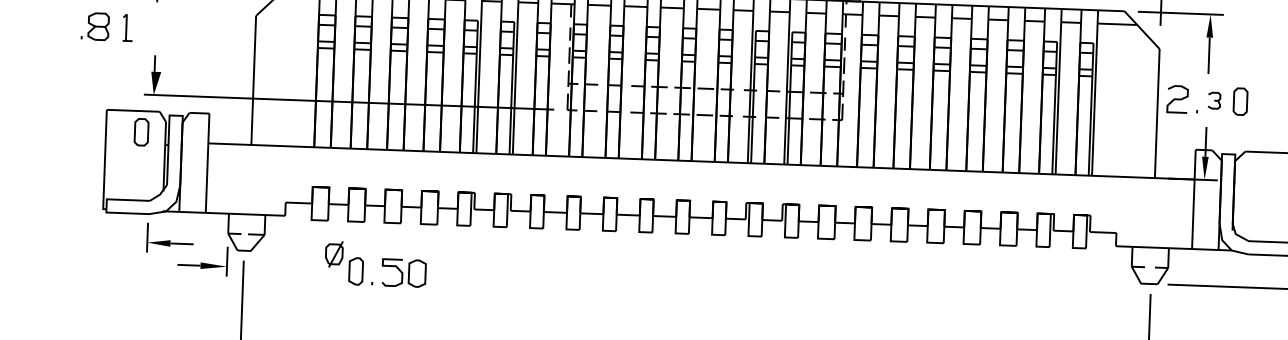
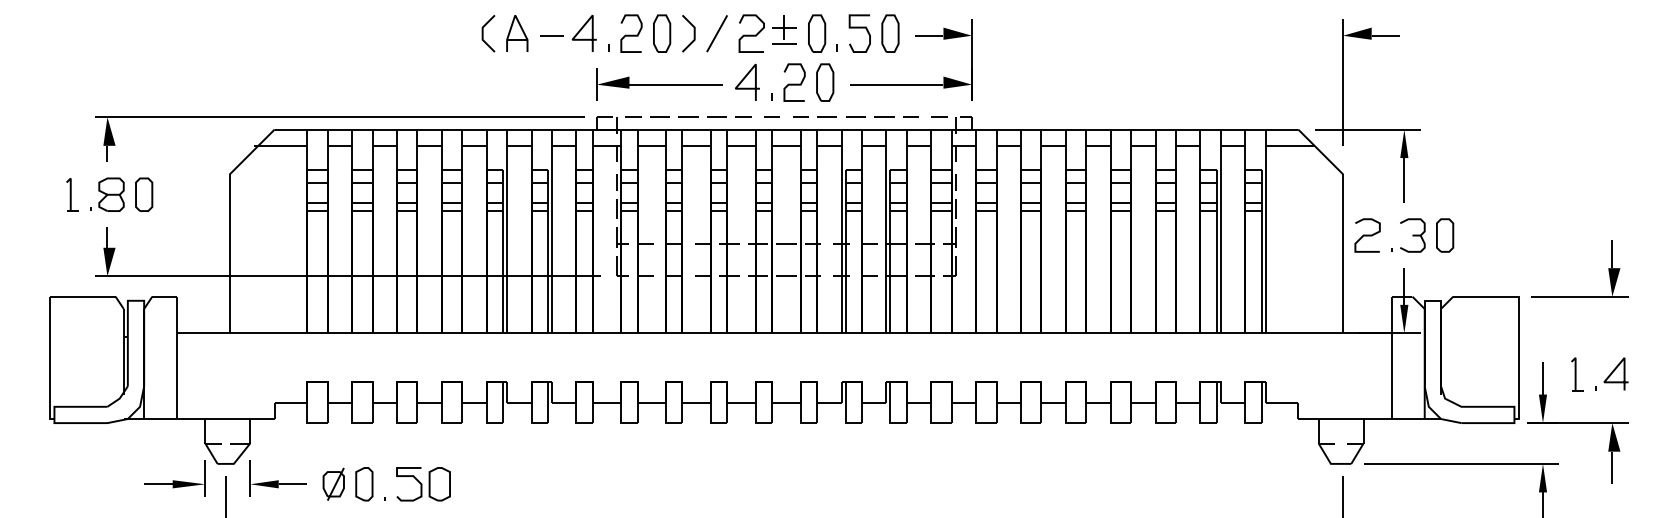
part: (95, 26) -> (107, 194), moved
part: (1214, 100) -> (1412, 235), size x1.67
part: (141, 132) -> (144, 194), moved
part: (169, 238) -> (277, 478), moved
part: (334, 253) -> (333, 483), moved

